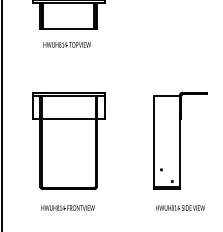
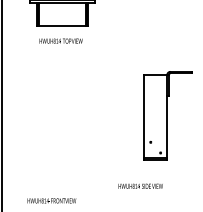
part: (180, 140) -> (168, 115), moved
part: (68, 141) -> (62, 129), removed
text: (67, 207) -> (51, 200), moved
text: (180, 207) -> (140, 185), moved

